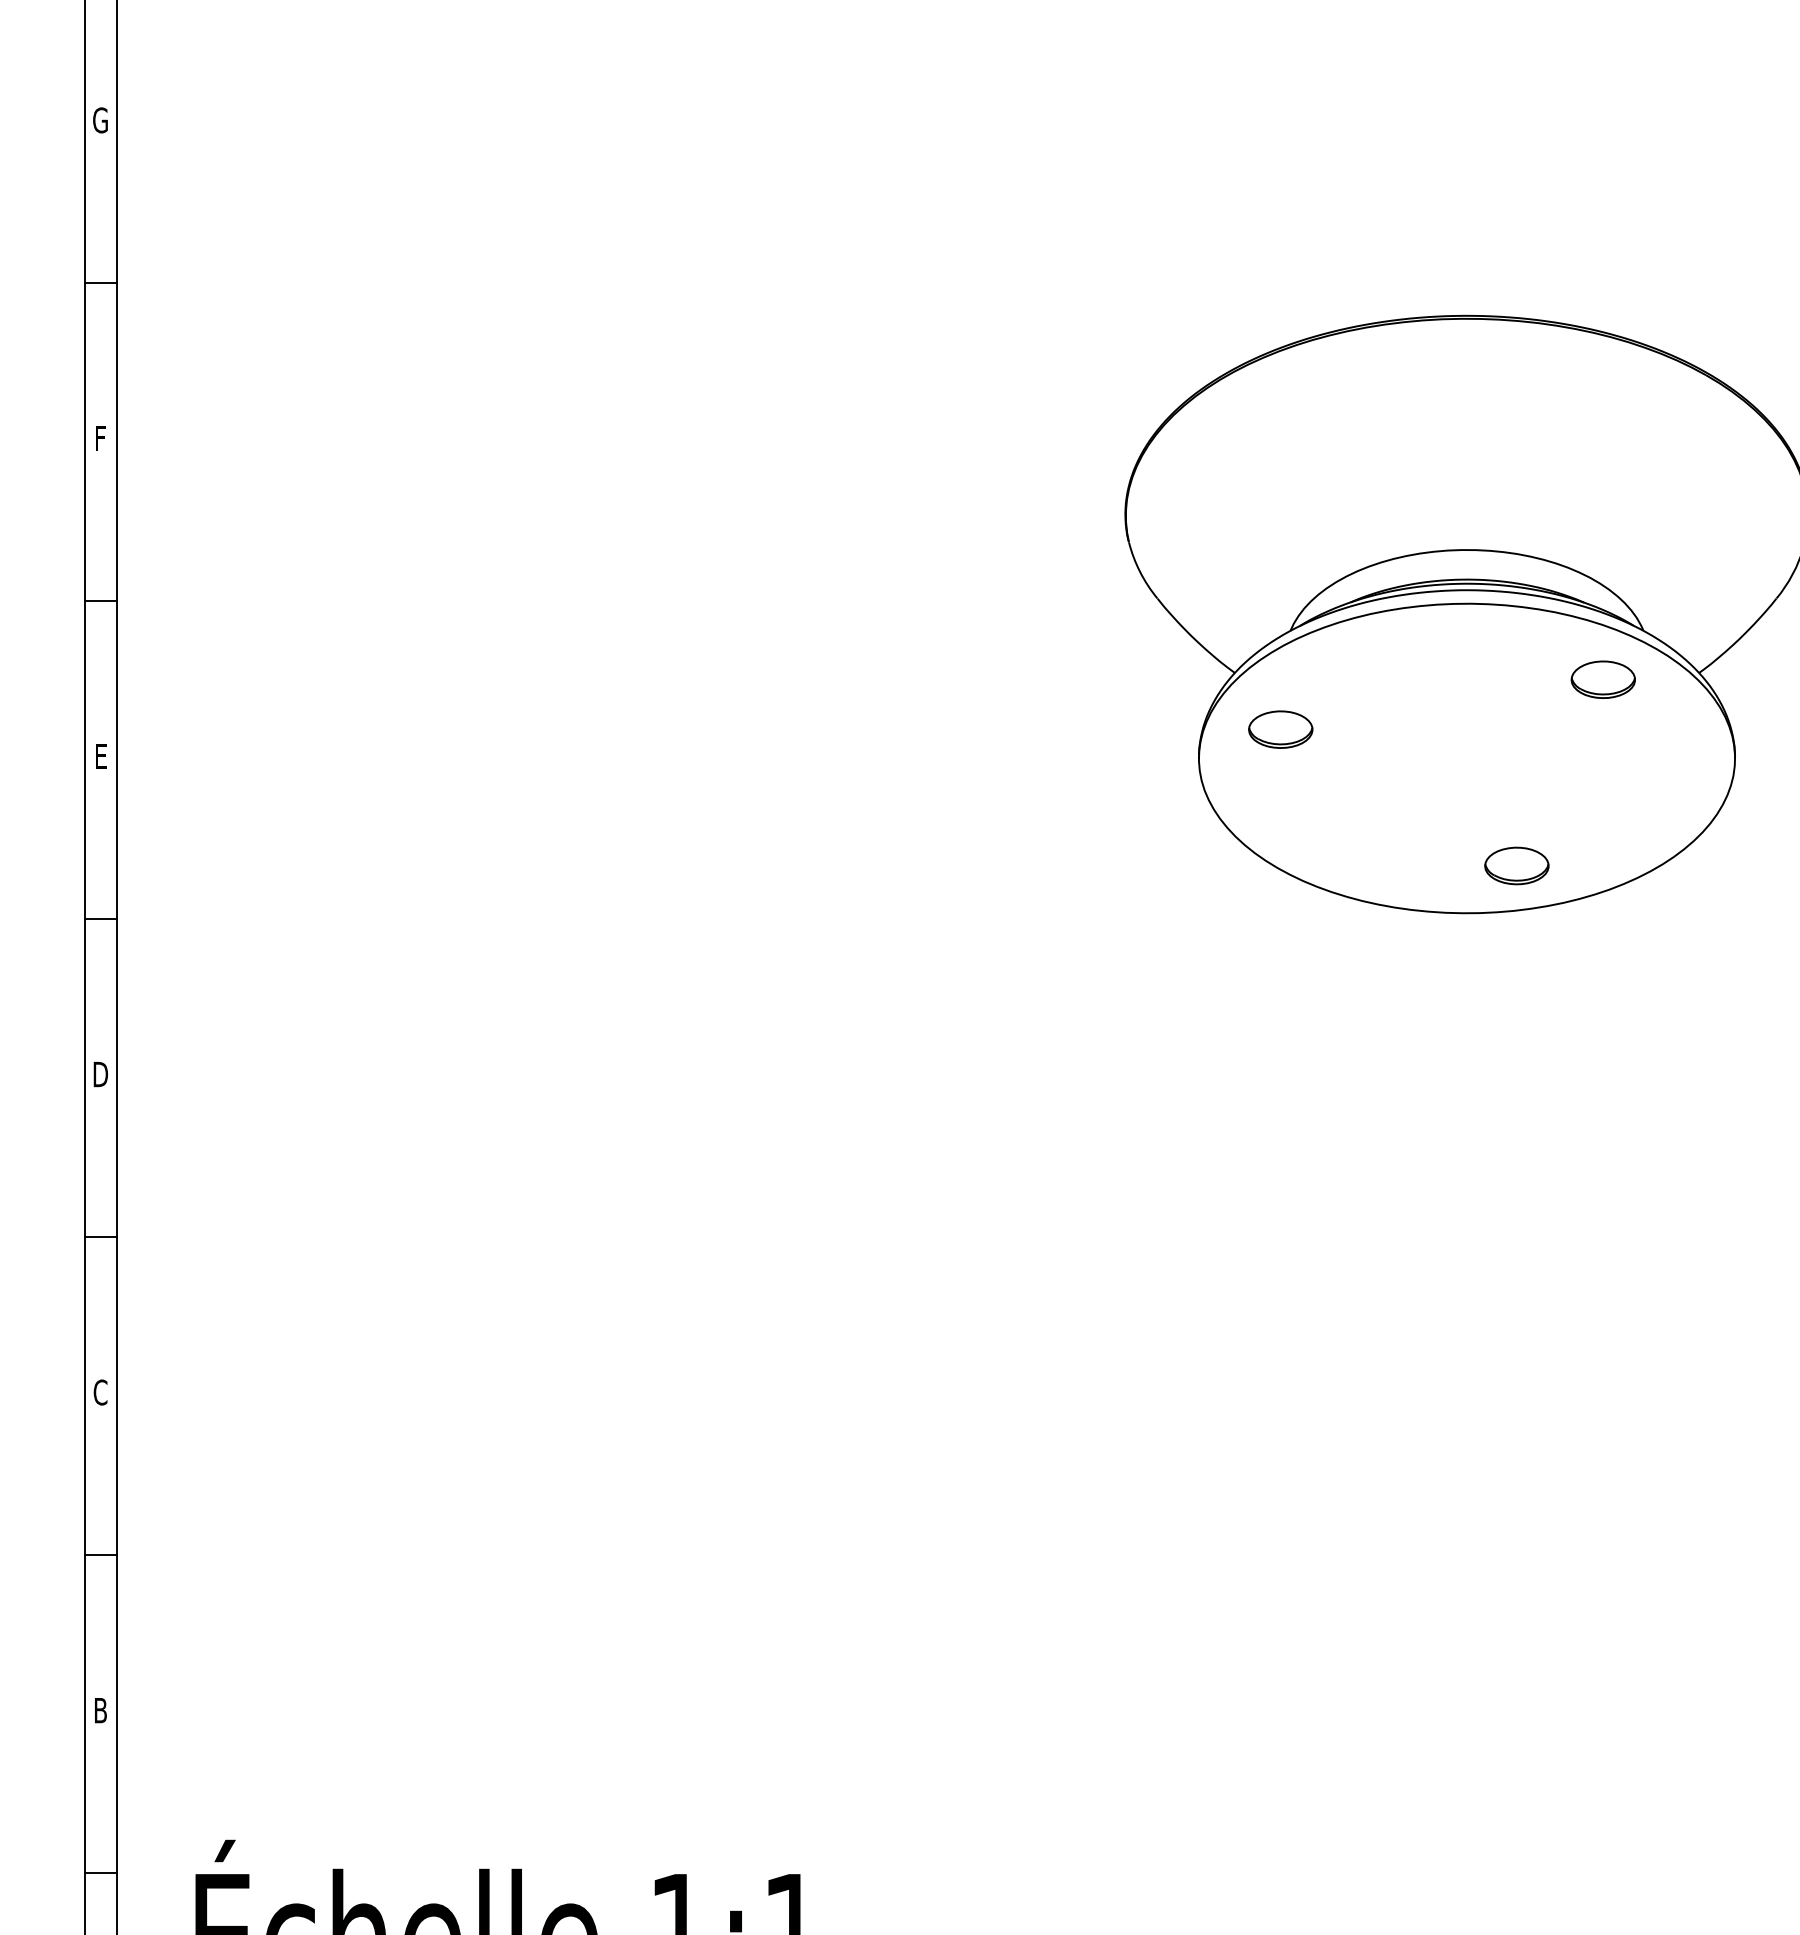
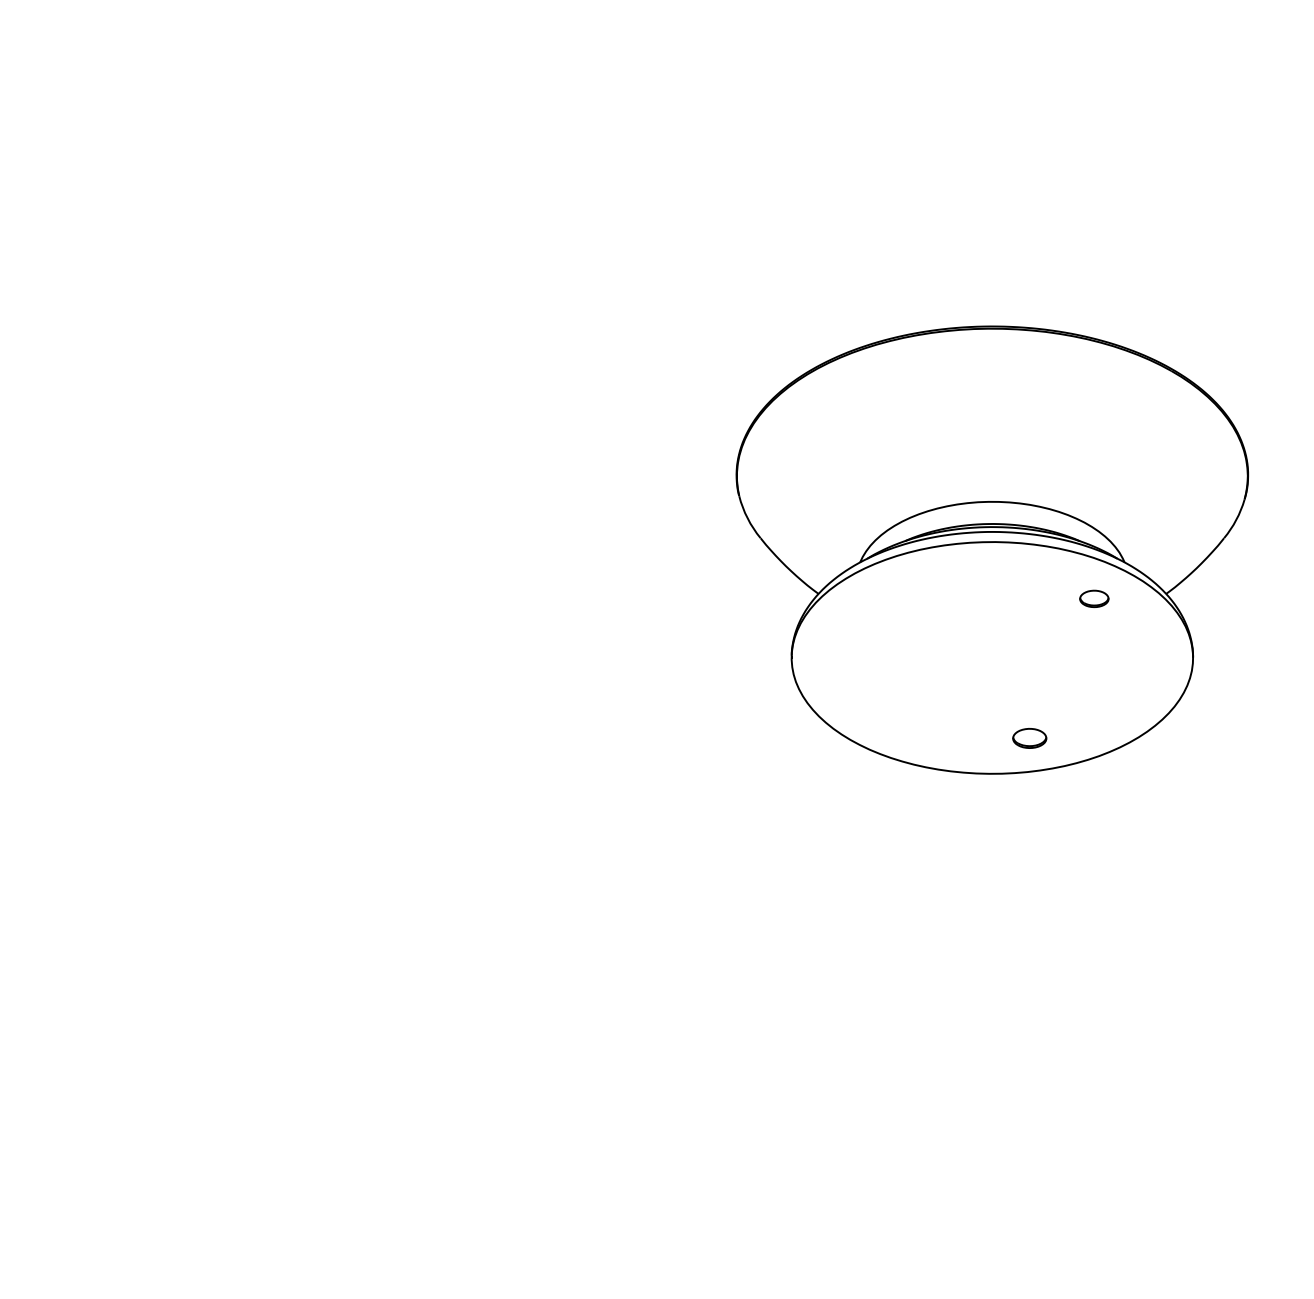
part: (1602, 679) -> (1093, 598), size x0.6
part: (1280, 729) -> (852, 636), removed
part: (1516, 865) -> (1029, 738), size x0.7

